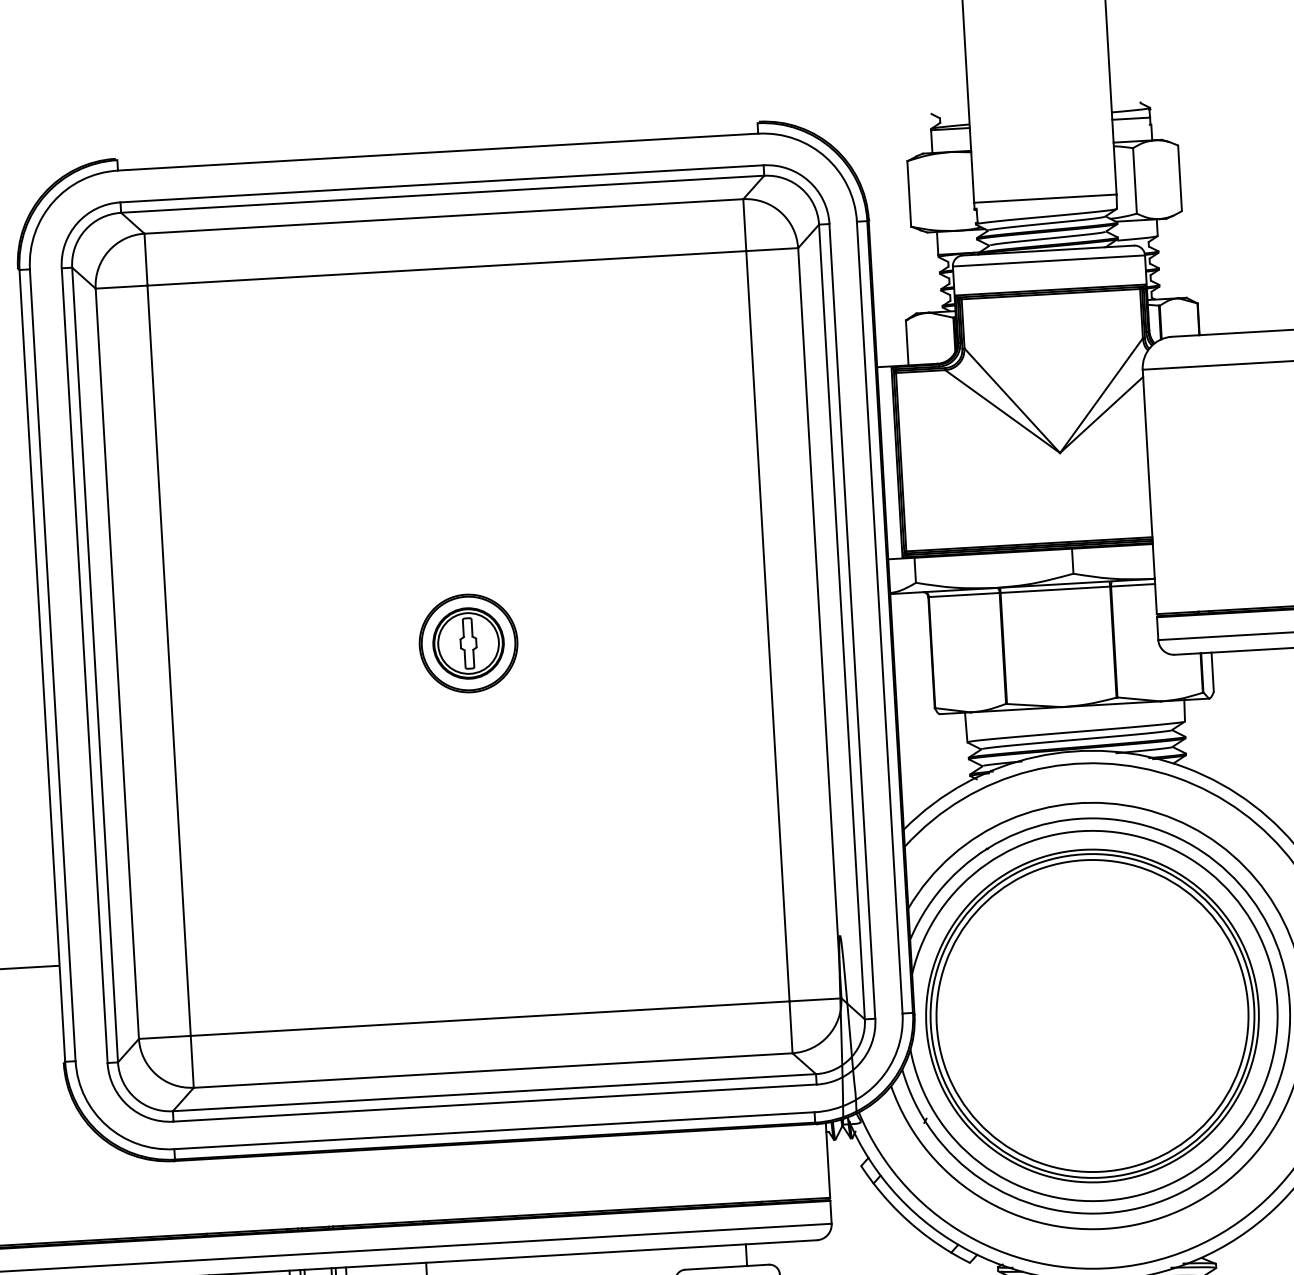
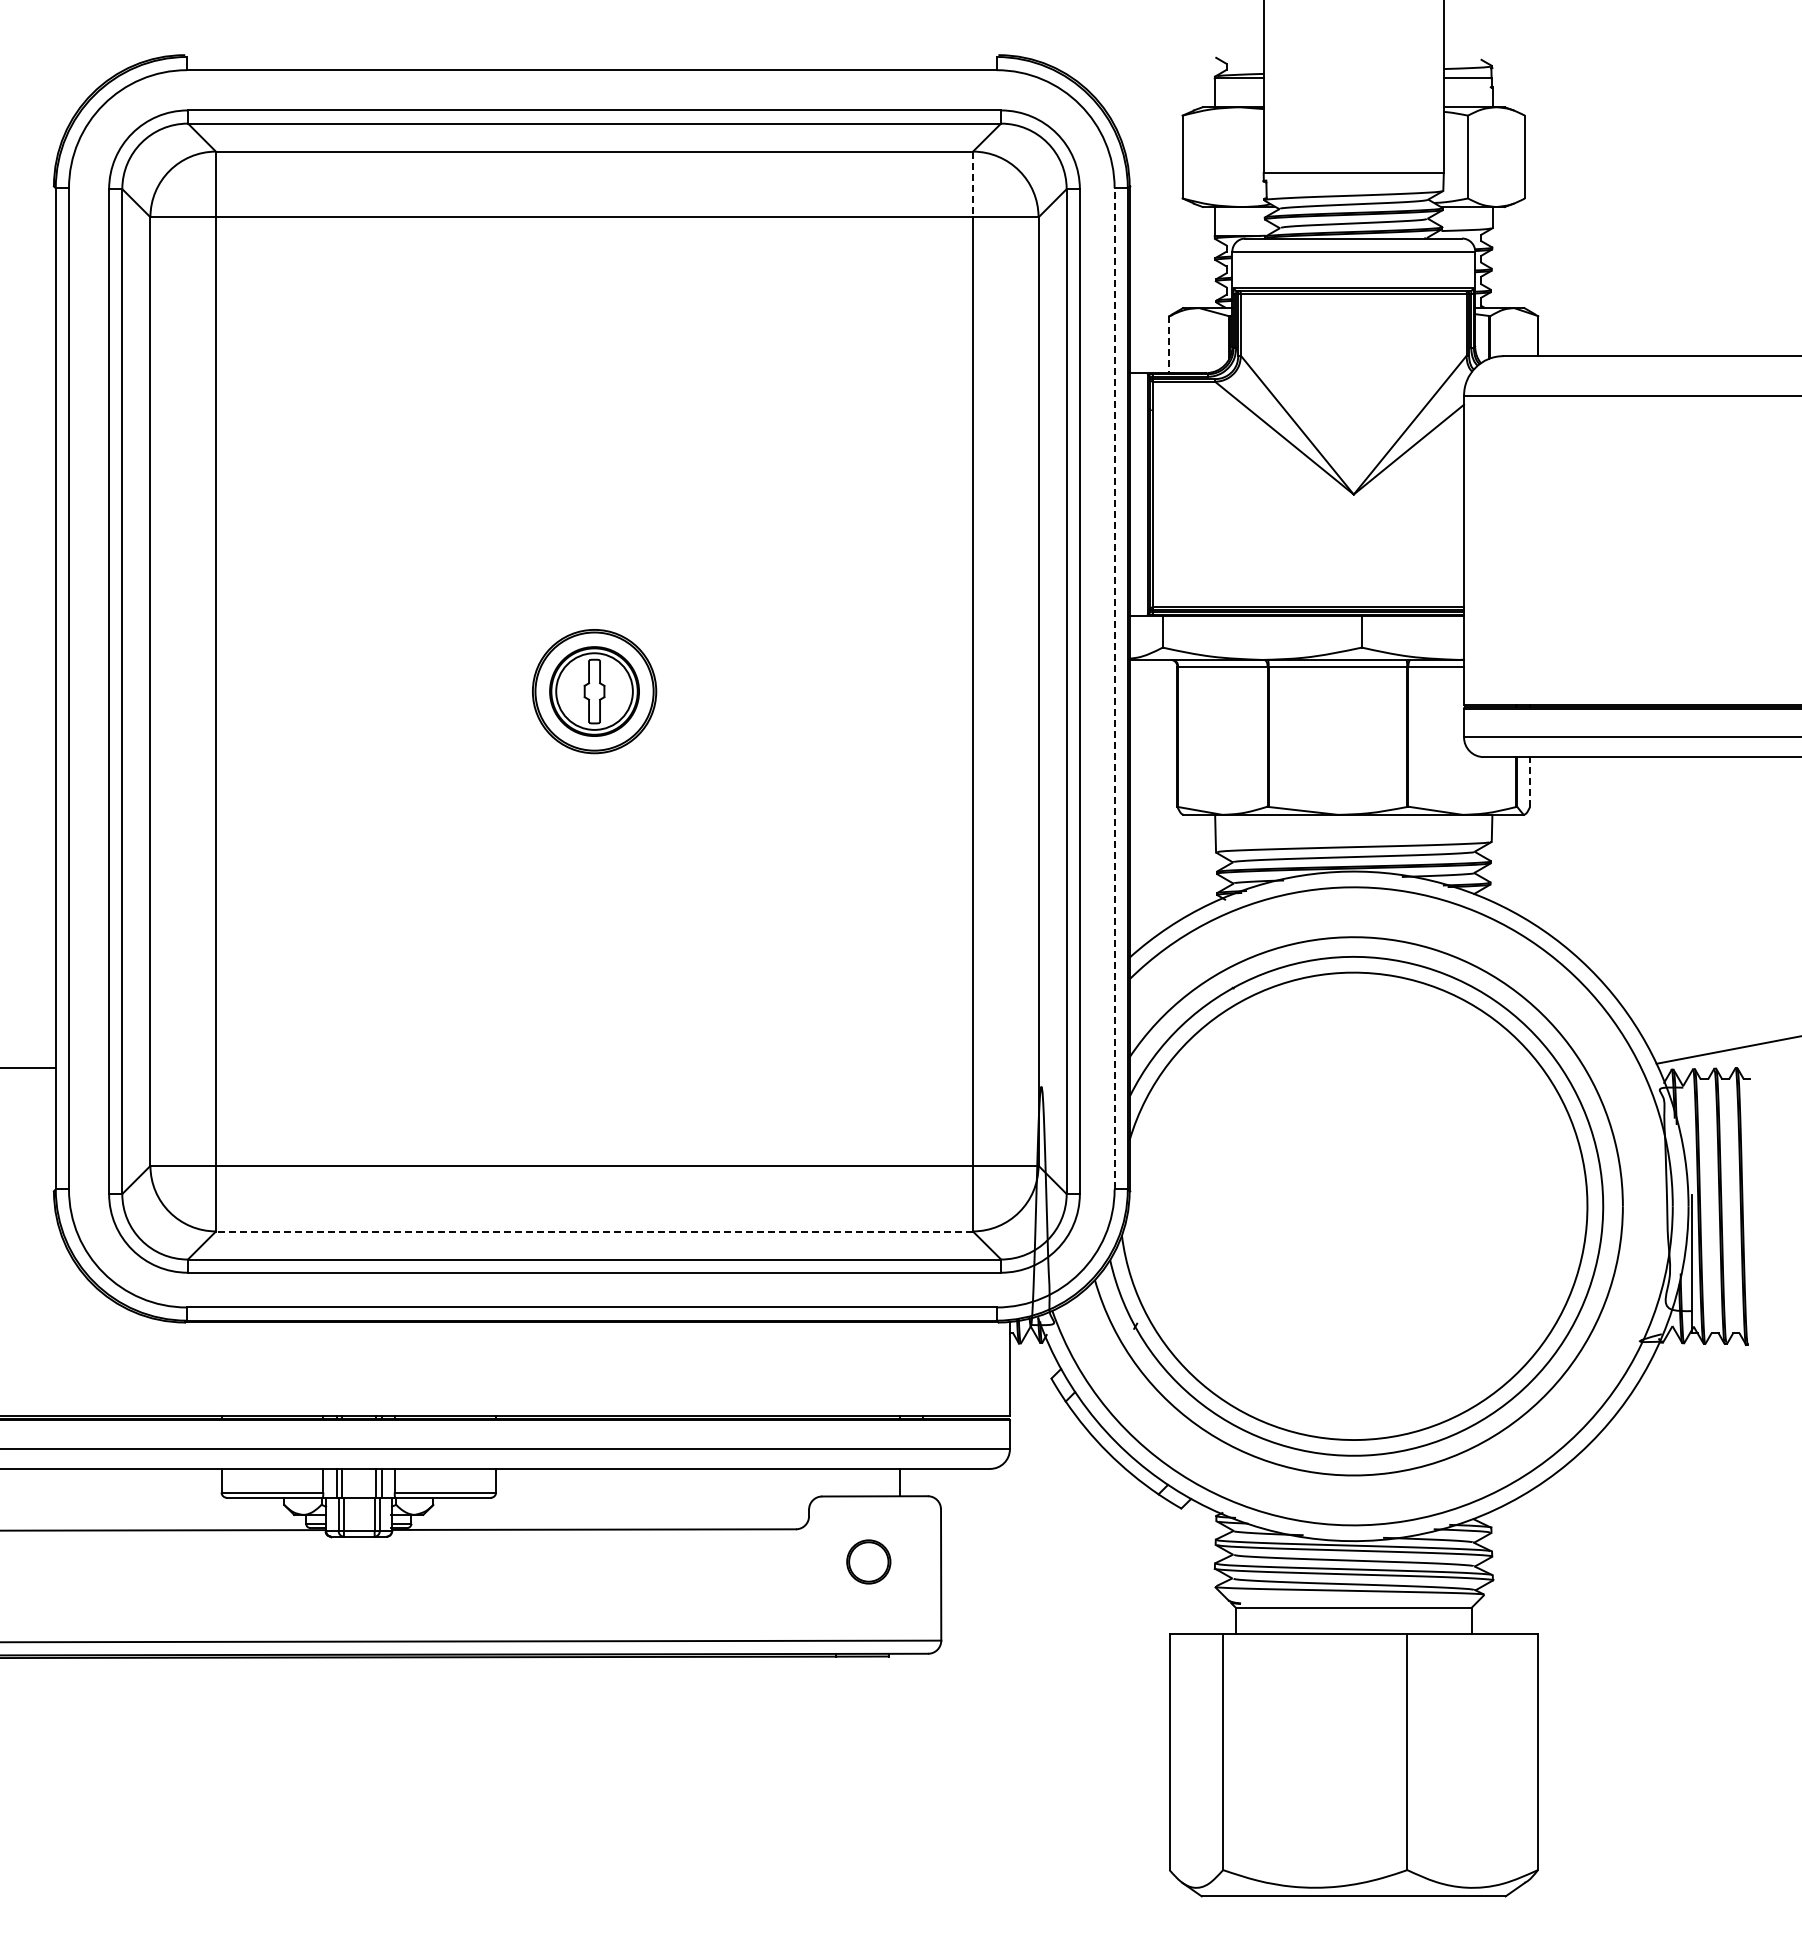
line: (745, 225) -> (973, 184), solid -> dashed
line: (907, 343) -> (1169, 345), solid -> dashed
line: (879, 617) -> (1114, 688), solid -> dashed
line: (1212, 671) -> (1530, 781), solid -> dashed
part: (1092, 1016) -> (1353, 1206), removed
line: (493, 1070) -> (594, 1231), solid -> dashed

